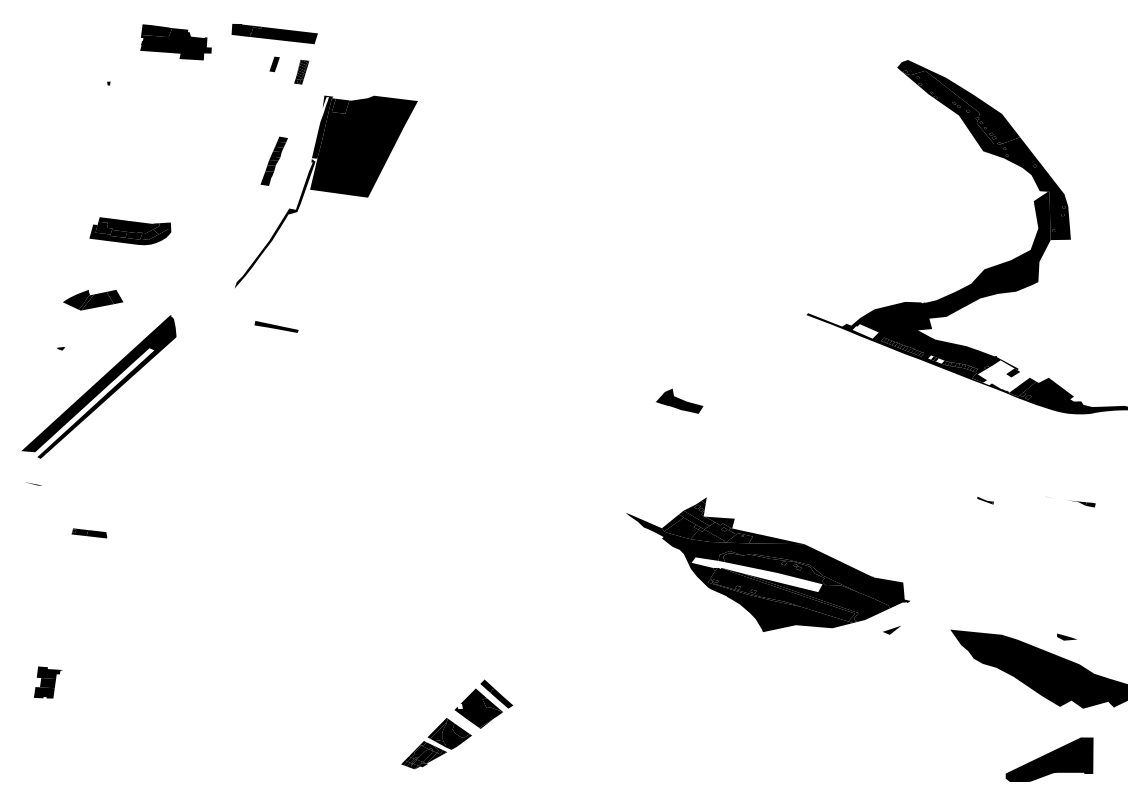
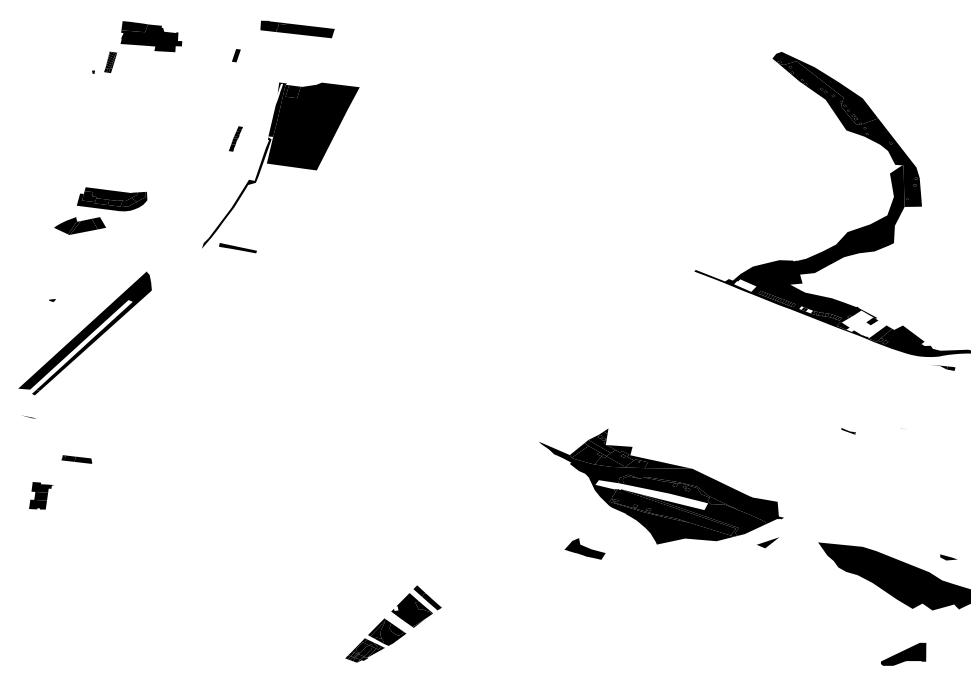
part: (274, 34) -> (297, 29), moved
part: (301, 71) -> (110, 61), moved
part: (273, 160) -> (235, 138), size x0.6
part: (93, 300) -> (80, 226), moved
part: (276, 326) -> (237, 247), moved
part: (679, 400) -> (584, 548), moved
part: (1082, 503) -> (944, 367), moved
part: (891, 630) -> (767, 543), size x1.4
part: (1066, 636) -> (948, 556), moved
part: (48, 682) -> (41, 495), moved
part: (1049, 759) -> (903, 654), size x0.6

